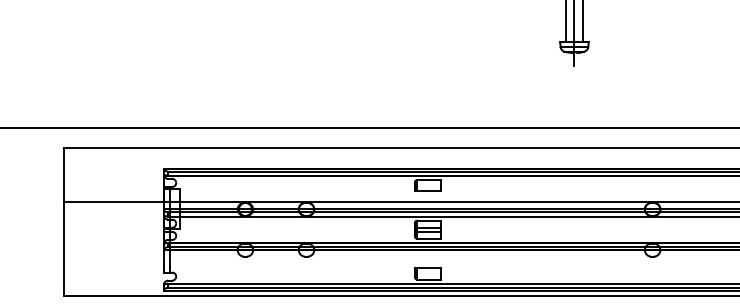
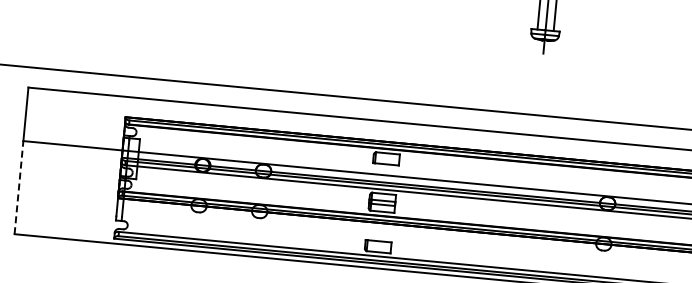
line: (64, 248) -> (19, 187), solid -> dashed

